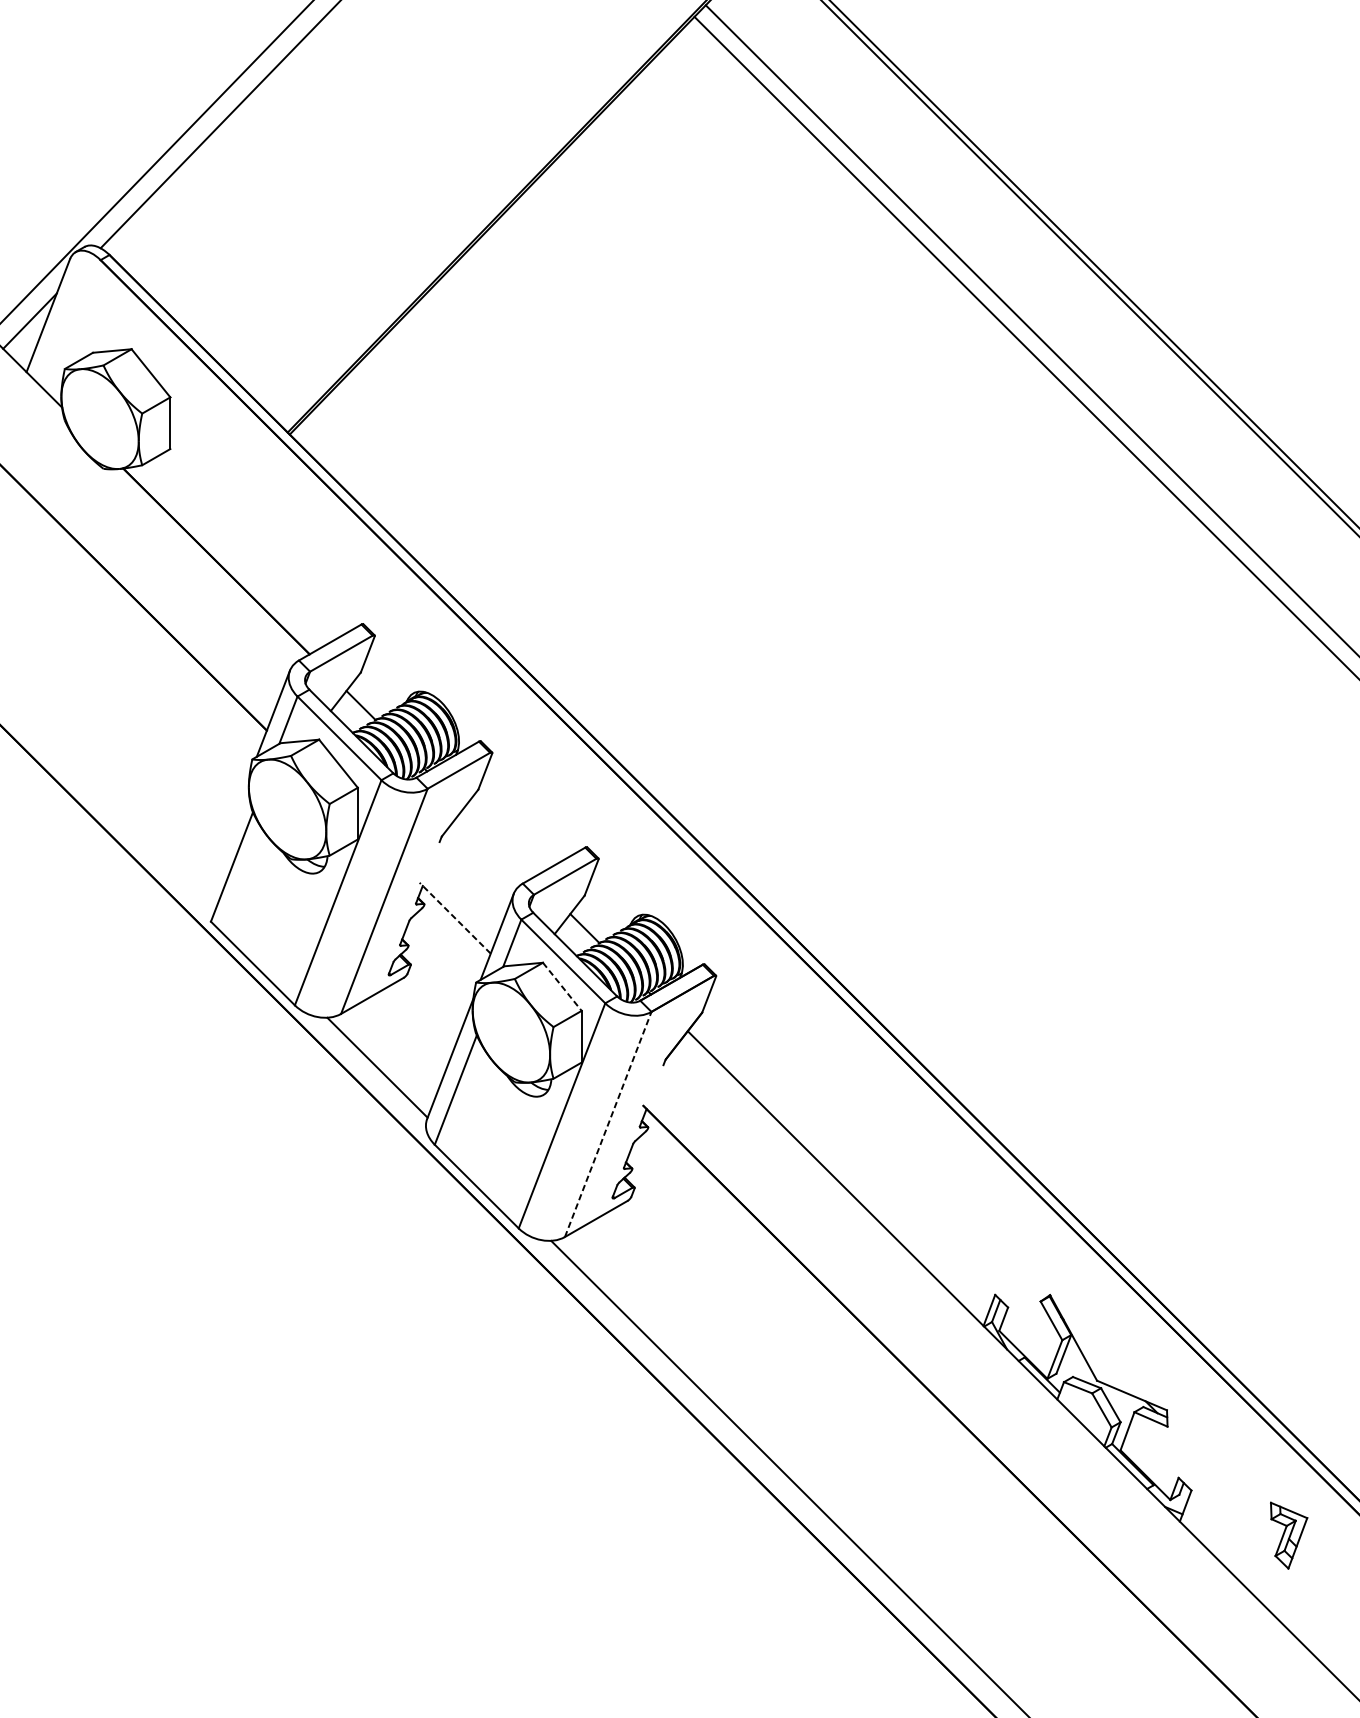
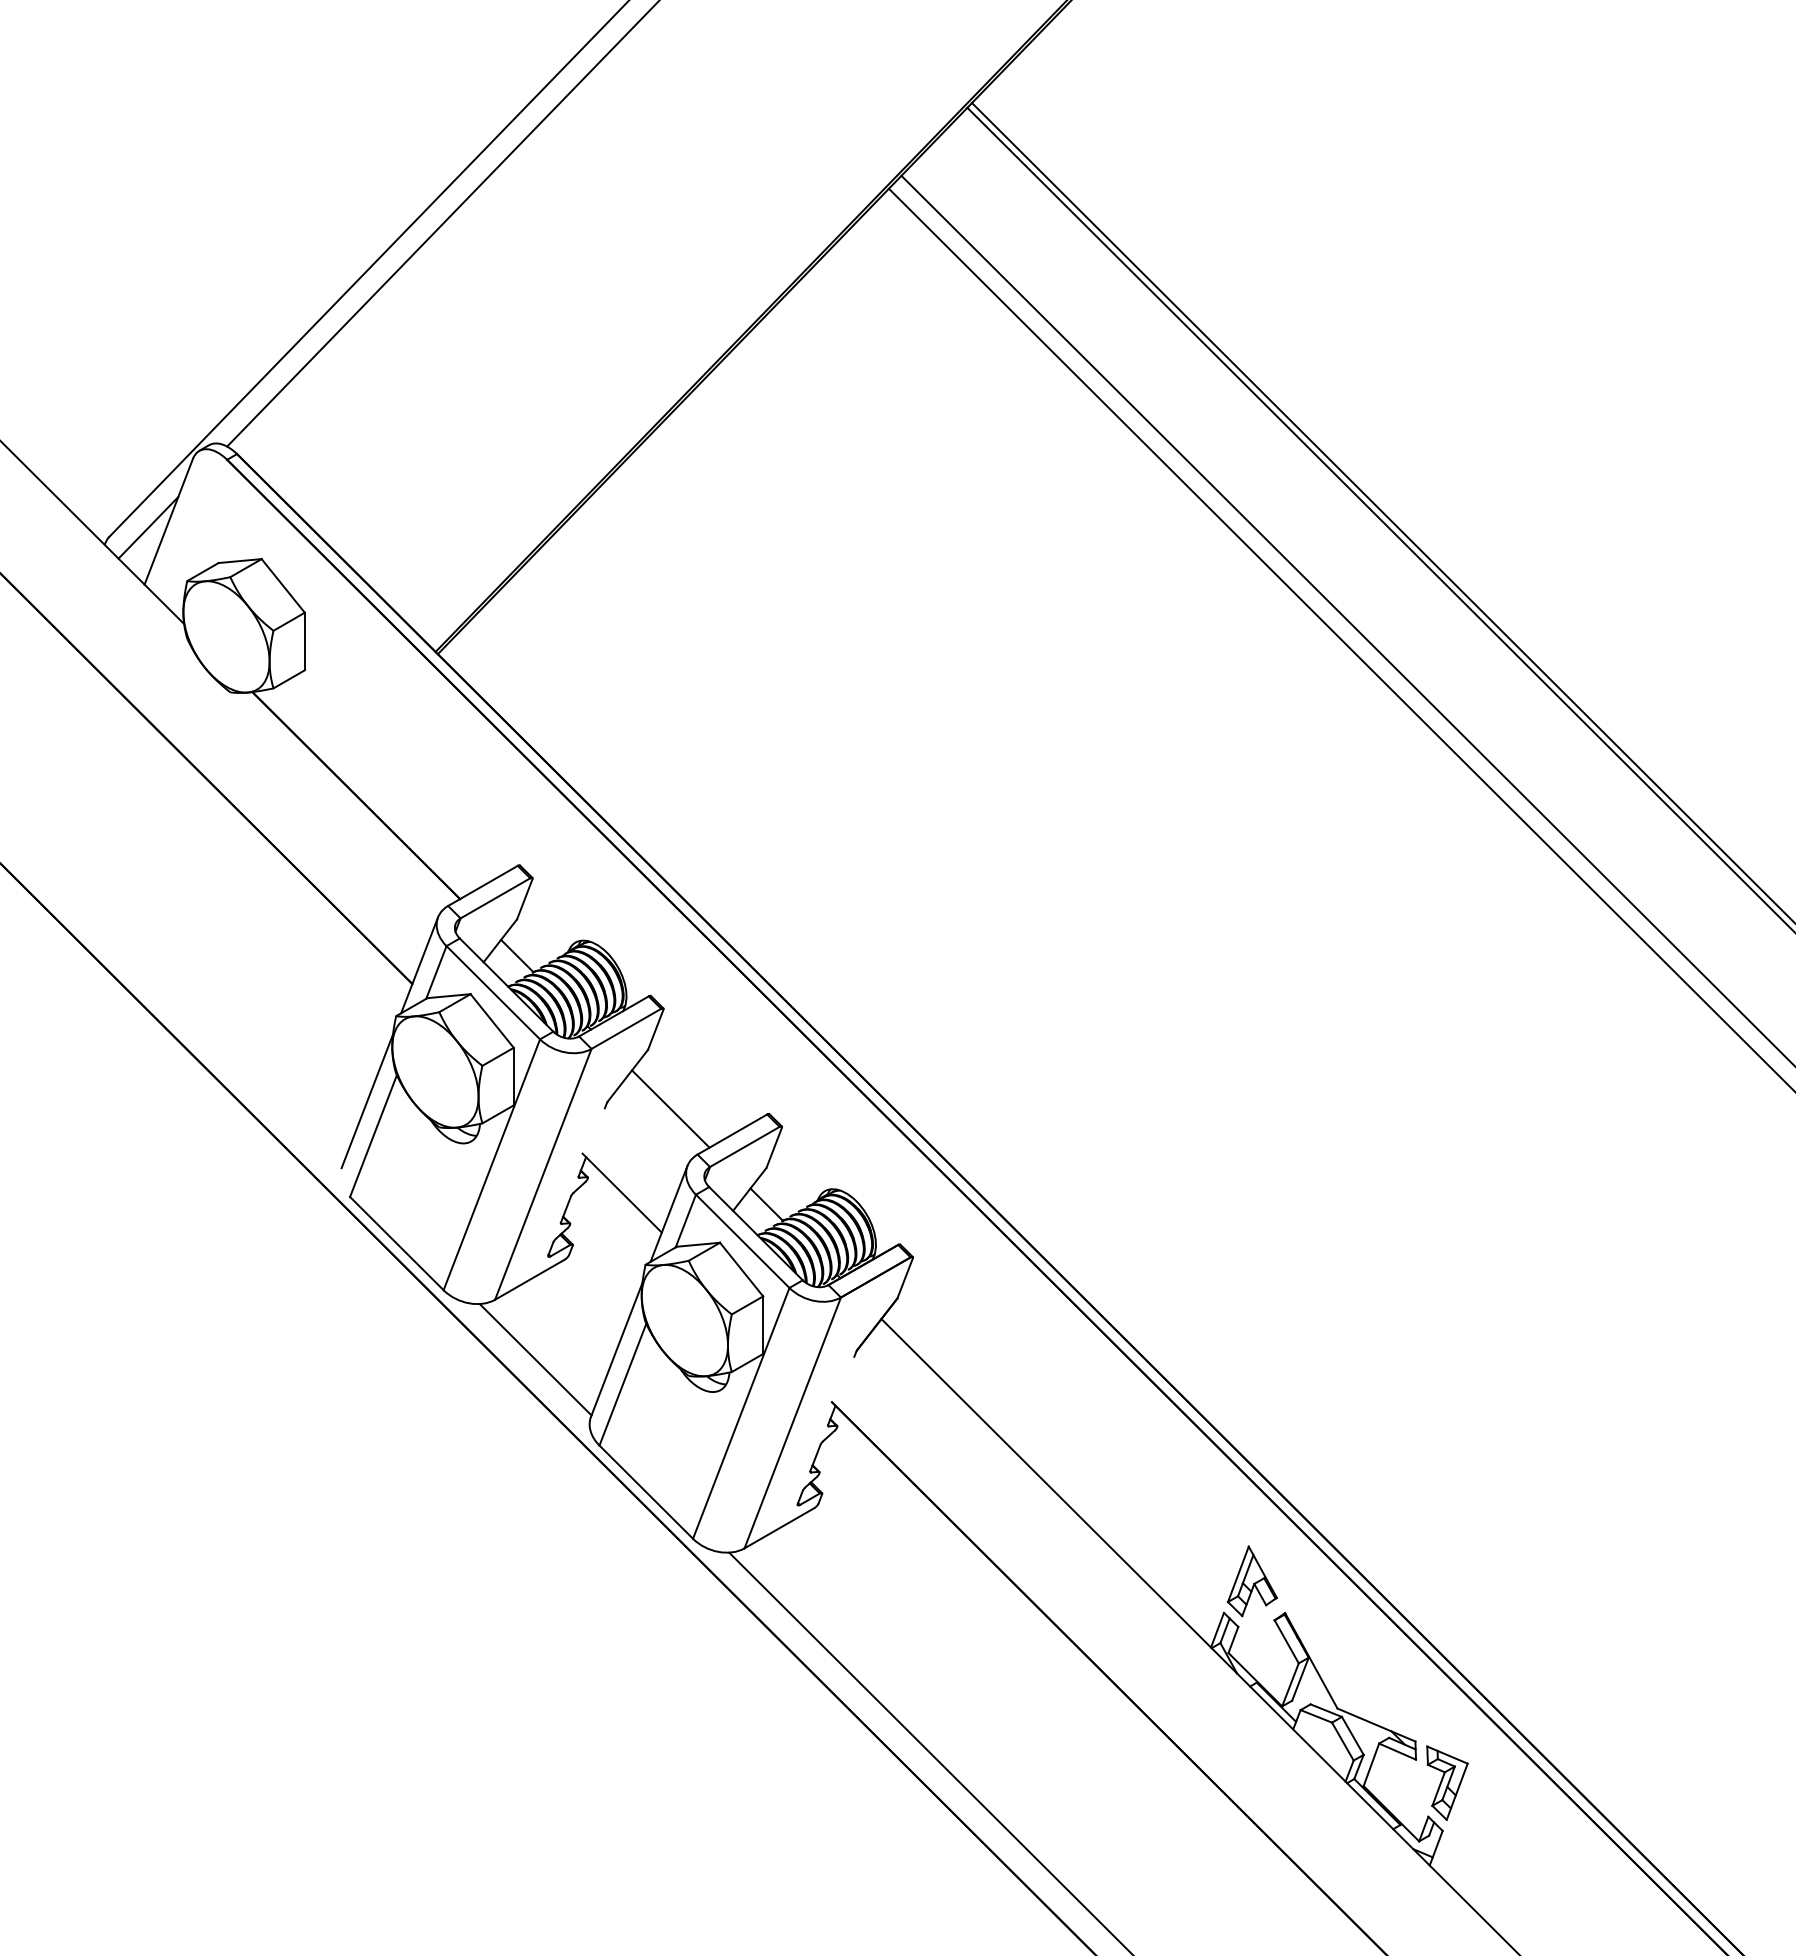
line: (226, 835) -> (367, 1101), added
line: (498, 842) -> (670, 1108), added
line: (455, 918) -> (622, 1193), dashed -> solid
line: (562, 986) -> (741, 1269), dashed -> solid
line: (608, 1124) -> (792, 1422), dashed -> solid
part: (1019, 1266) -> (1251, 1581), added
part: (1289, 1535) -> (1447, 1782), moved

